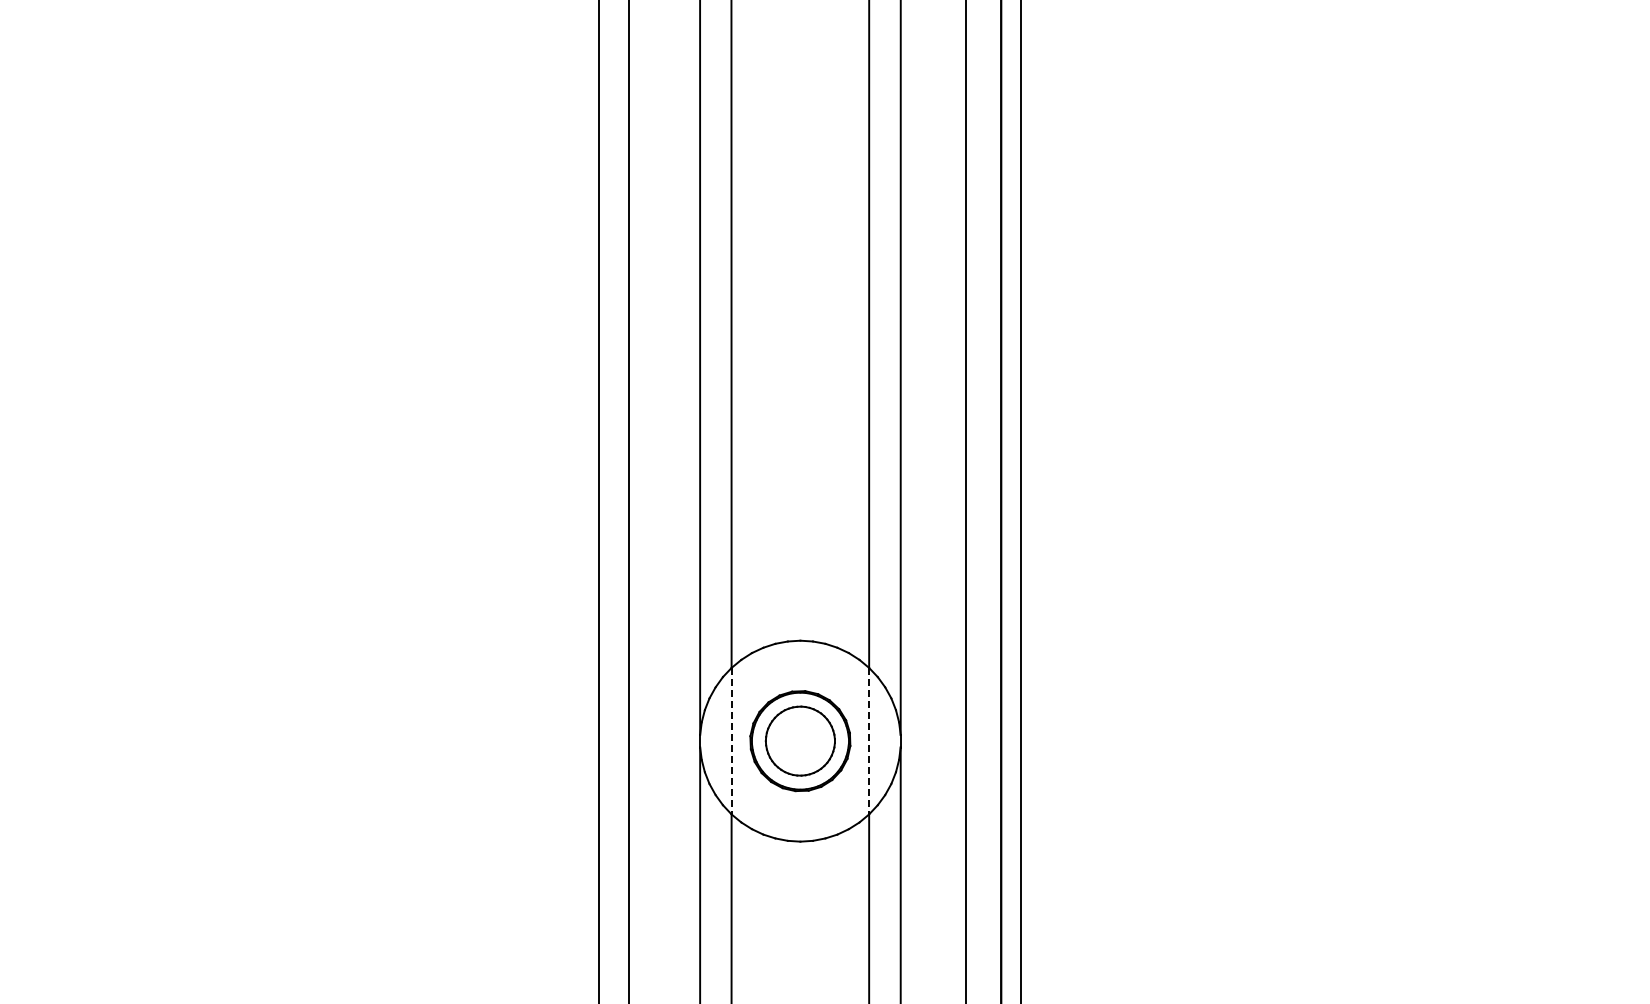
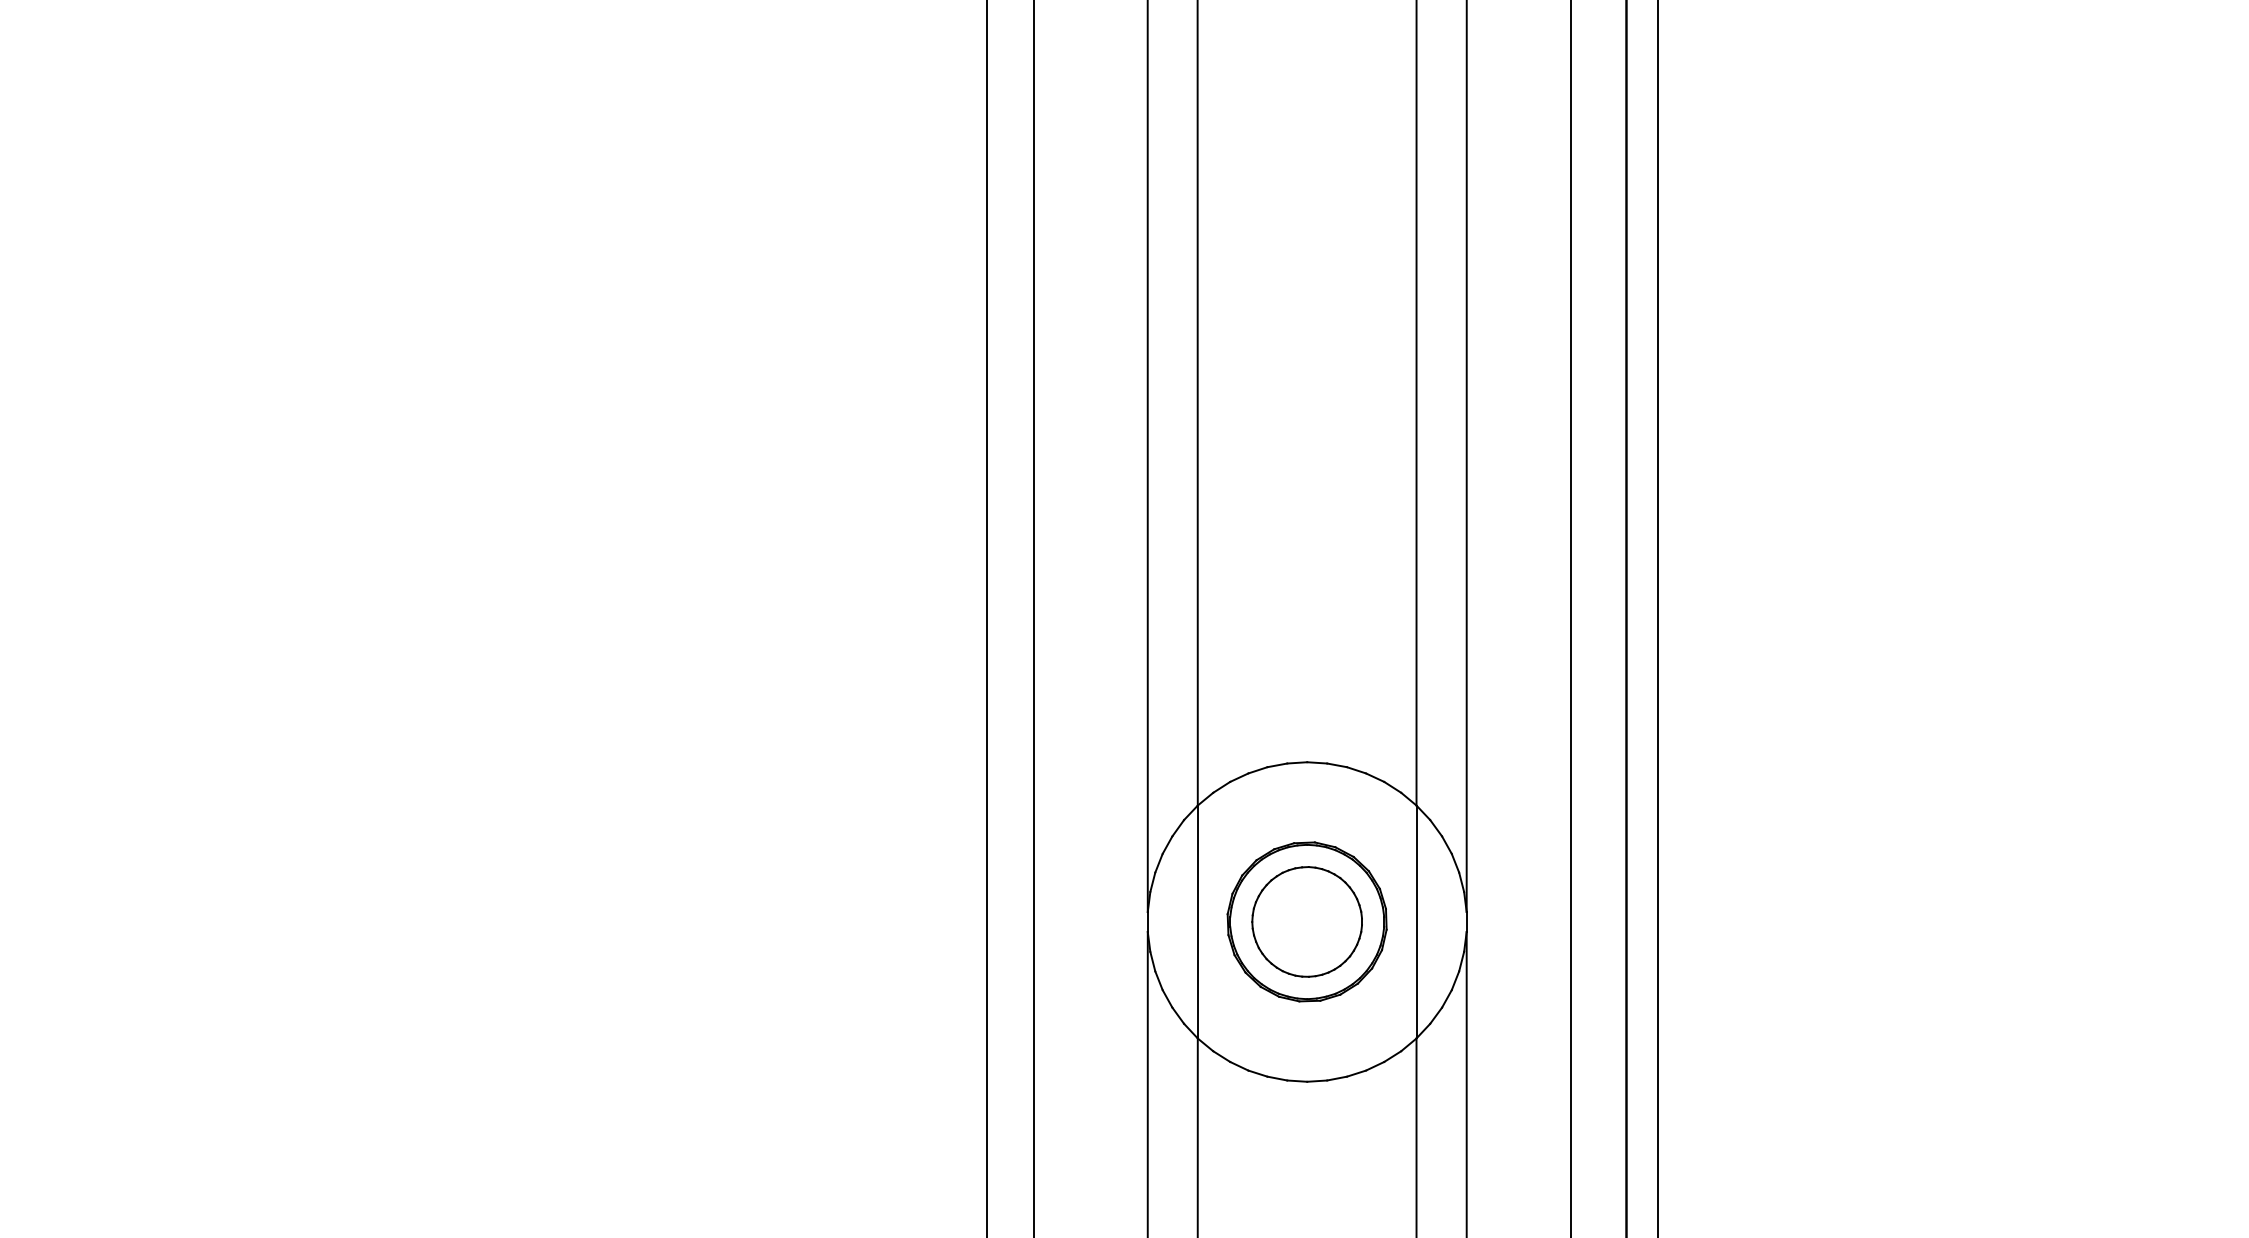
line: (731, 741) -> (1197, 922), dashed -> solid
line: (869, 741) -> (1417, 922), dashed -> solid

